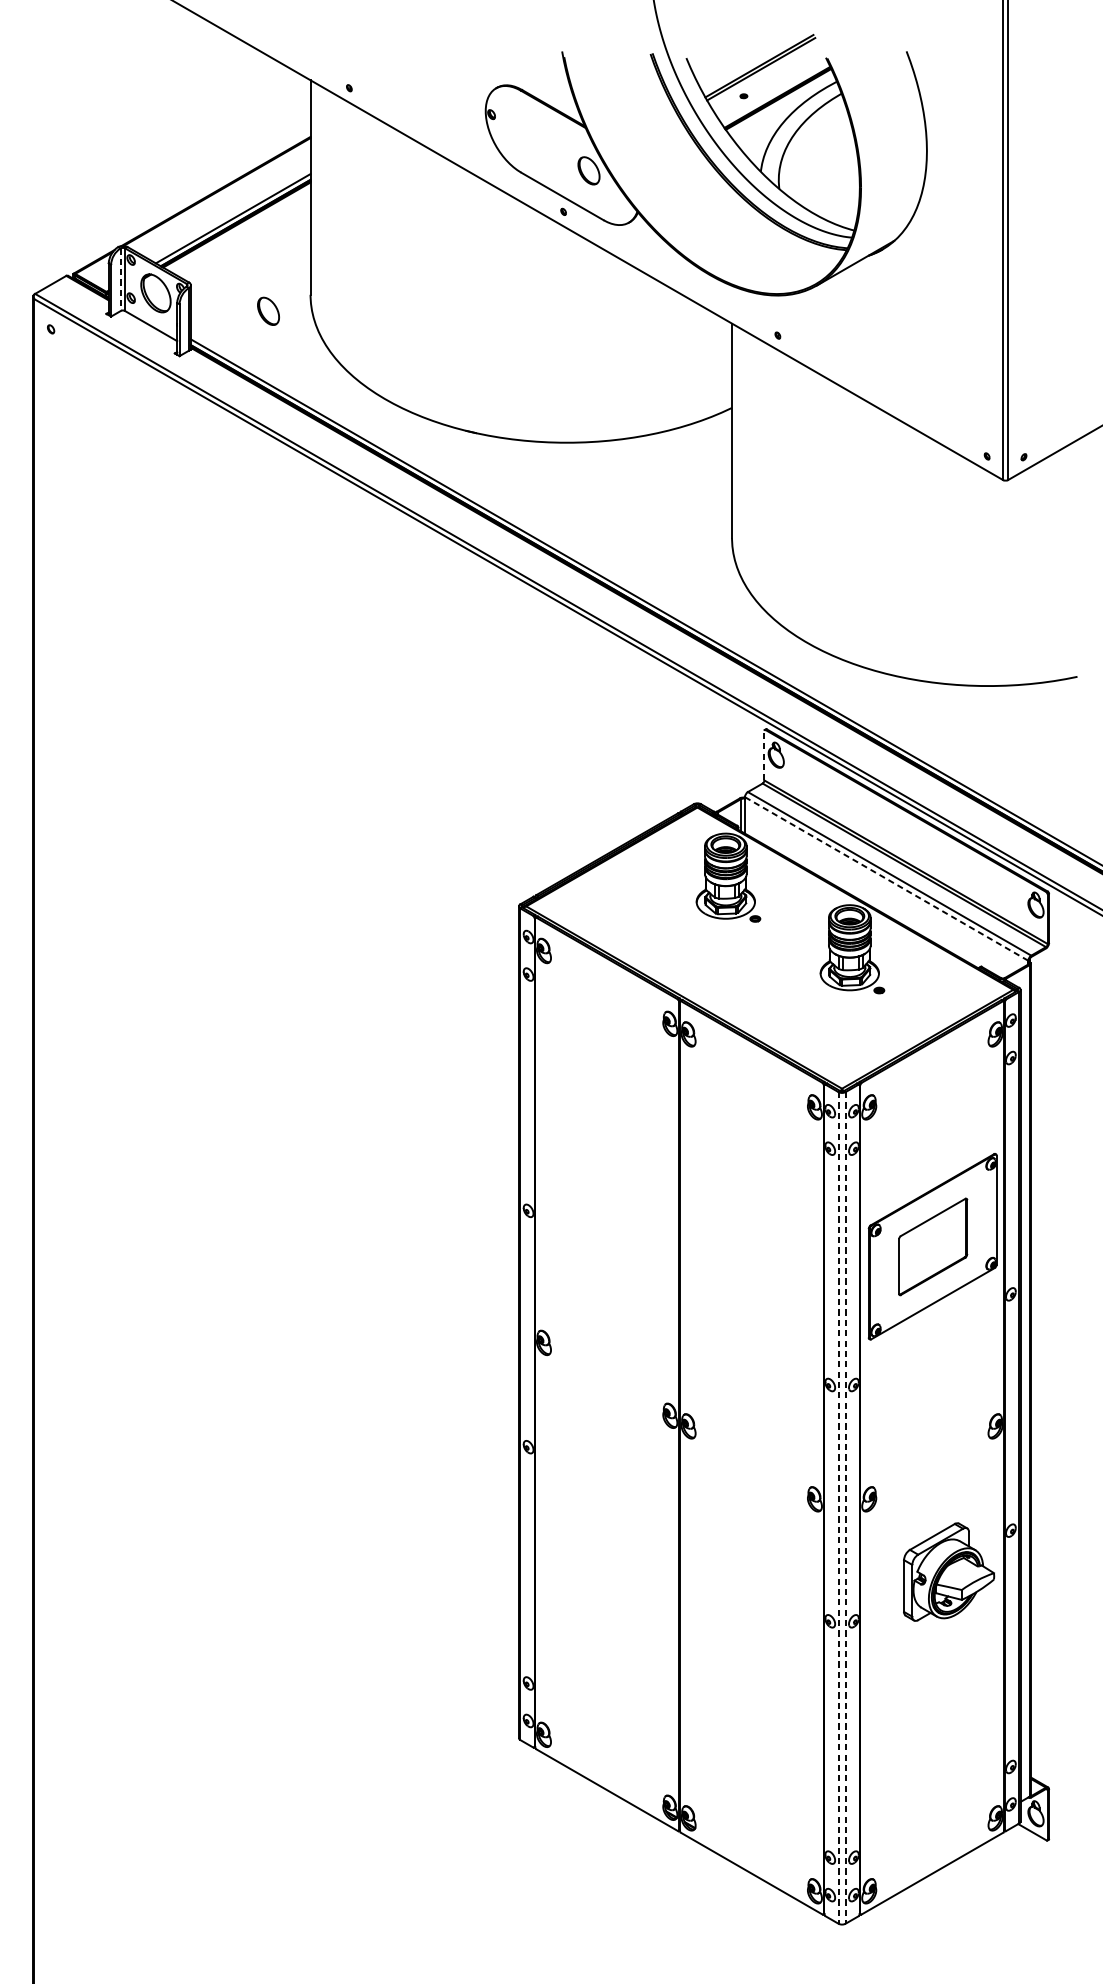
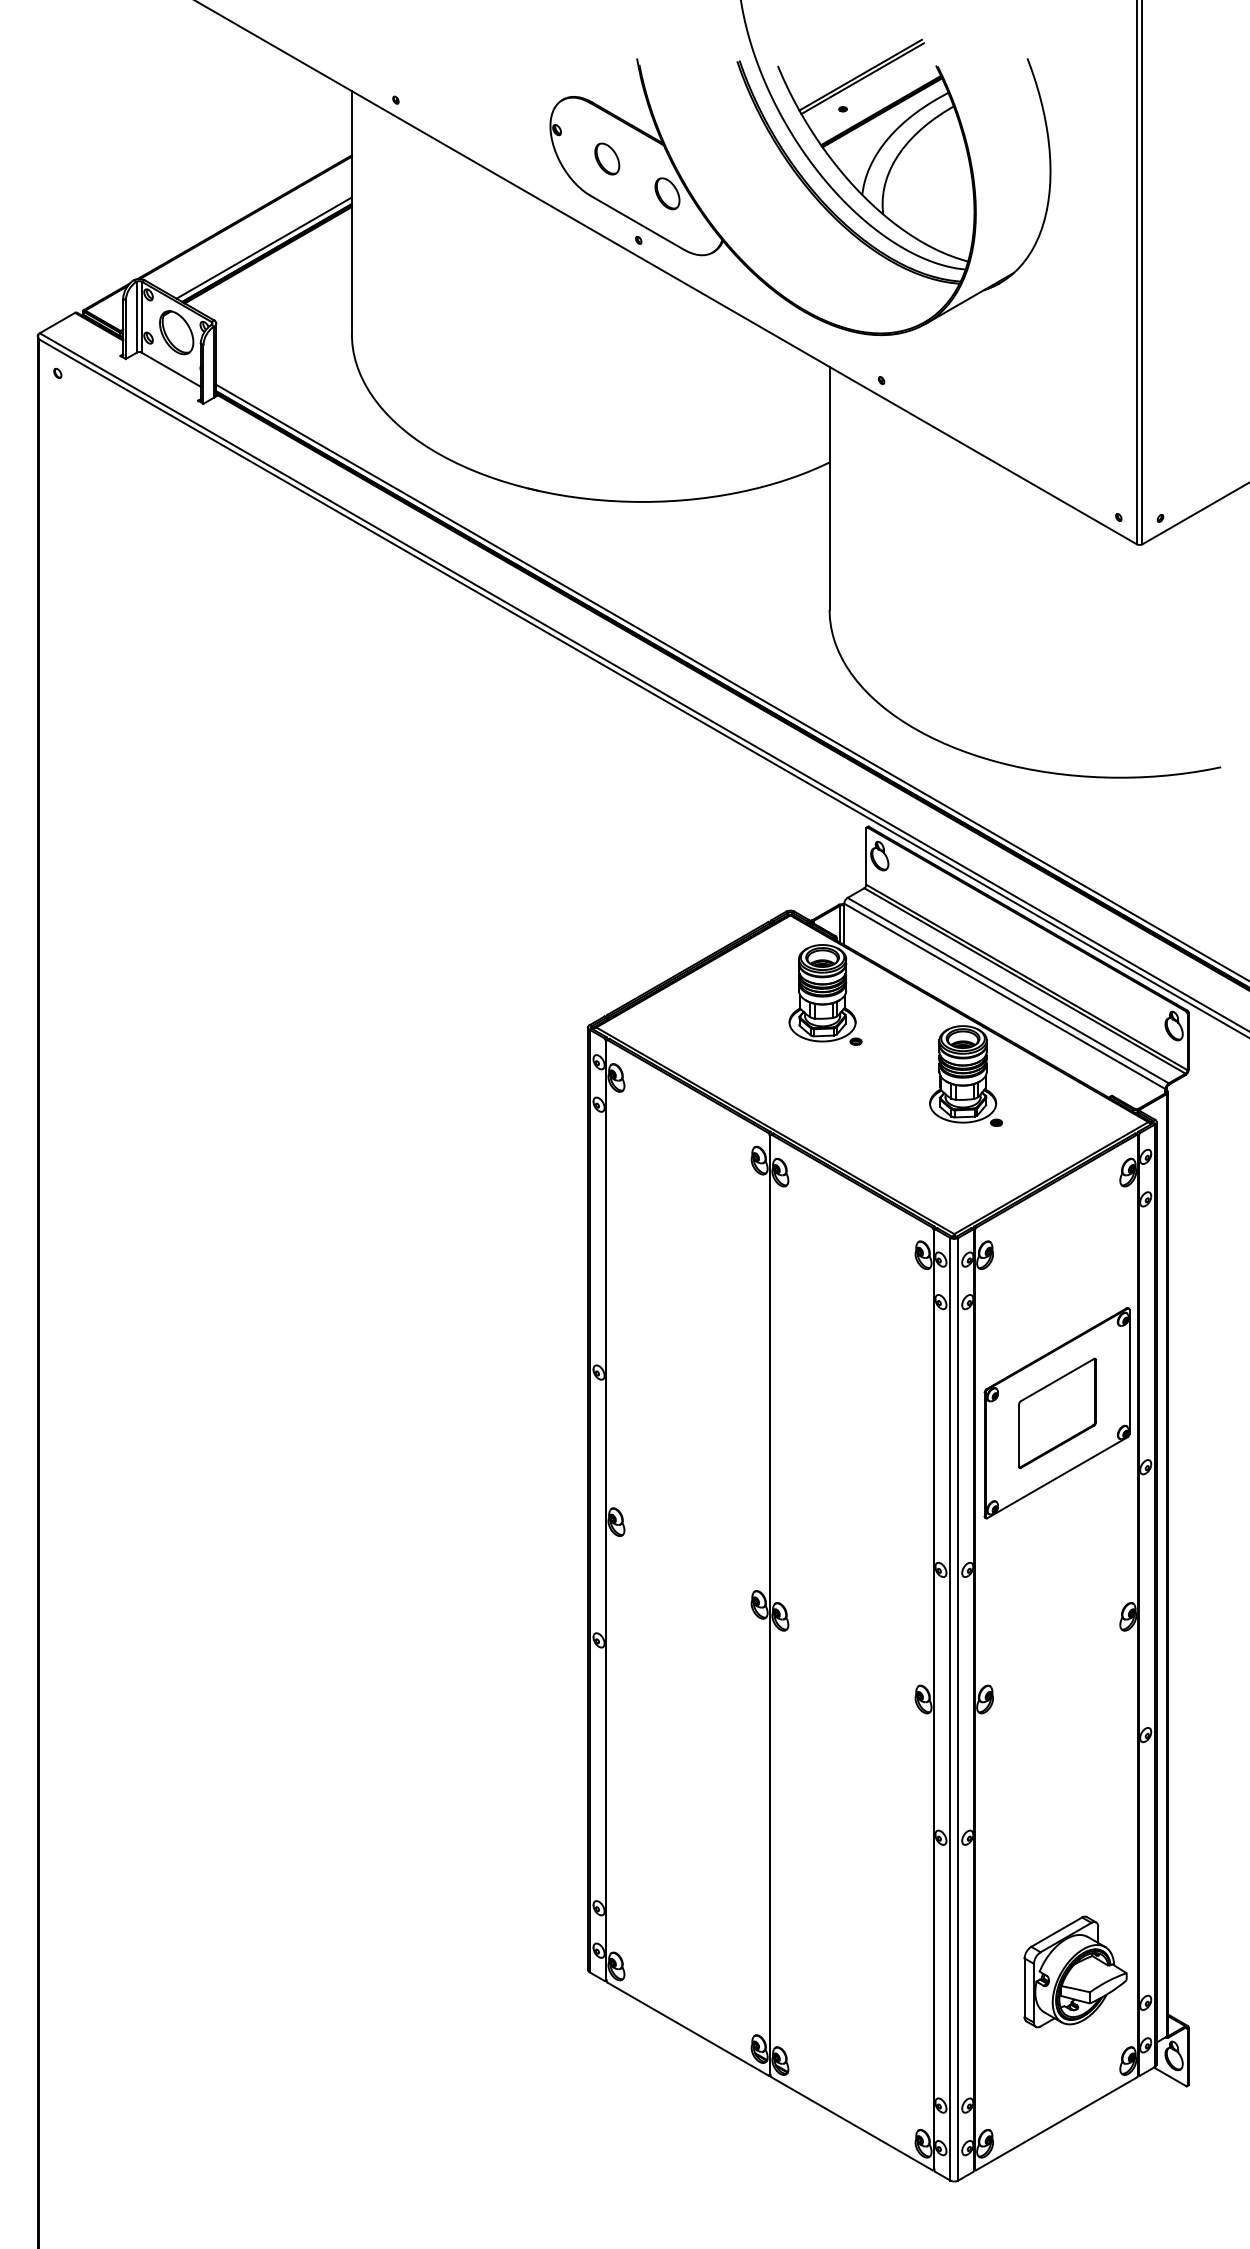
line: (120, 279) -> (136, 317), dashed -> solid
part: (268, 310) -> (607, 158), moved
line: (764, 755) -> (866, 856), dashed -> solid
line: (886, 879) -> (1004, 996), dashed -> solid
line: (838, 1508) -> (950, 1709), dashed -> solid
line: (845, 1508) -> (958, 1709), dashed -> solid
part: (948, 1571) -> (1075, 1971), moved

